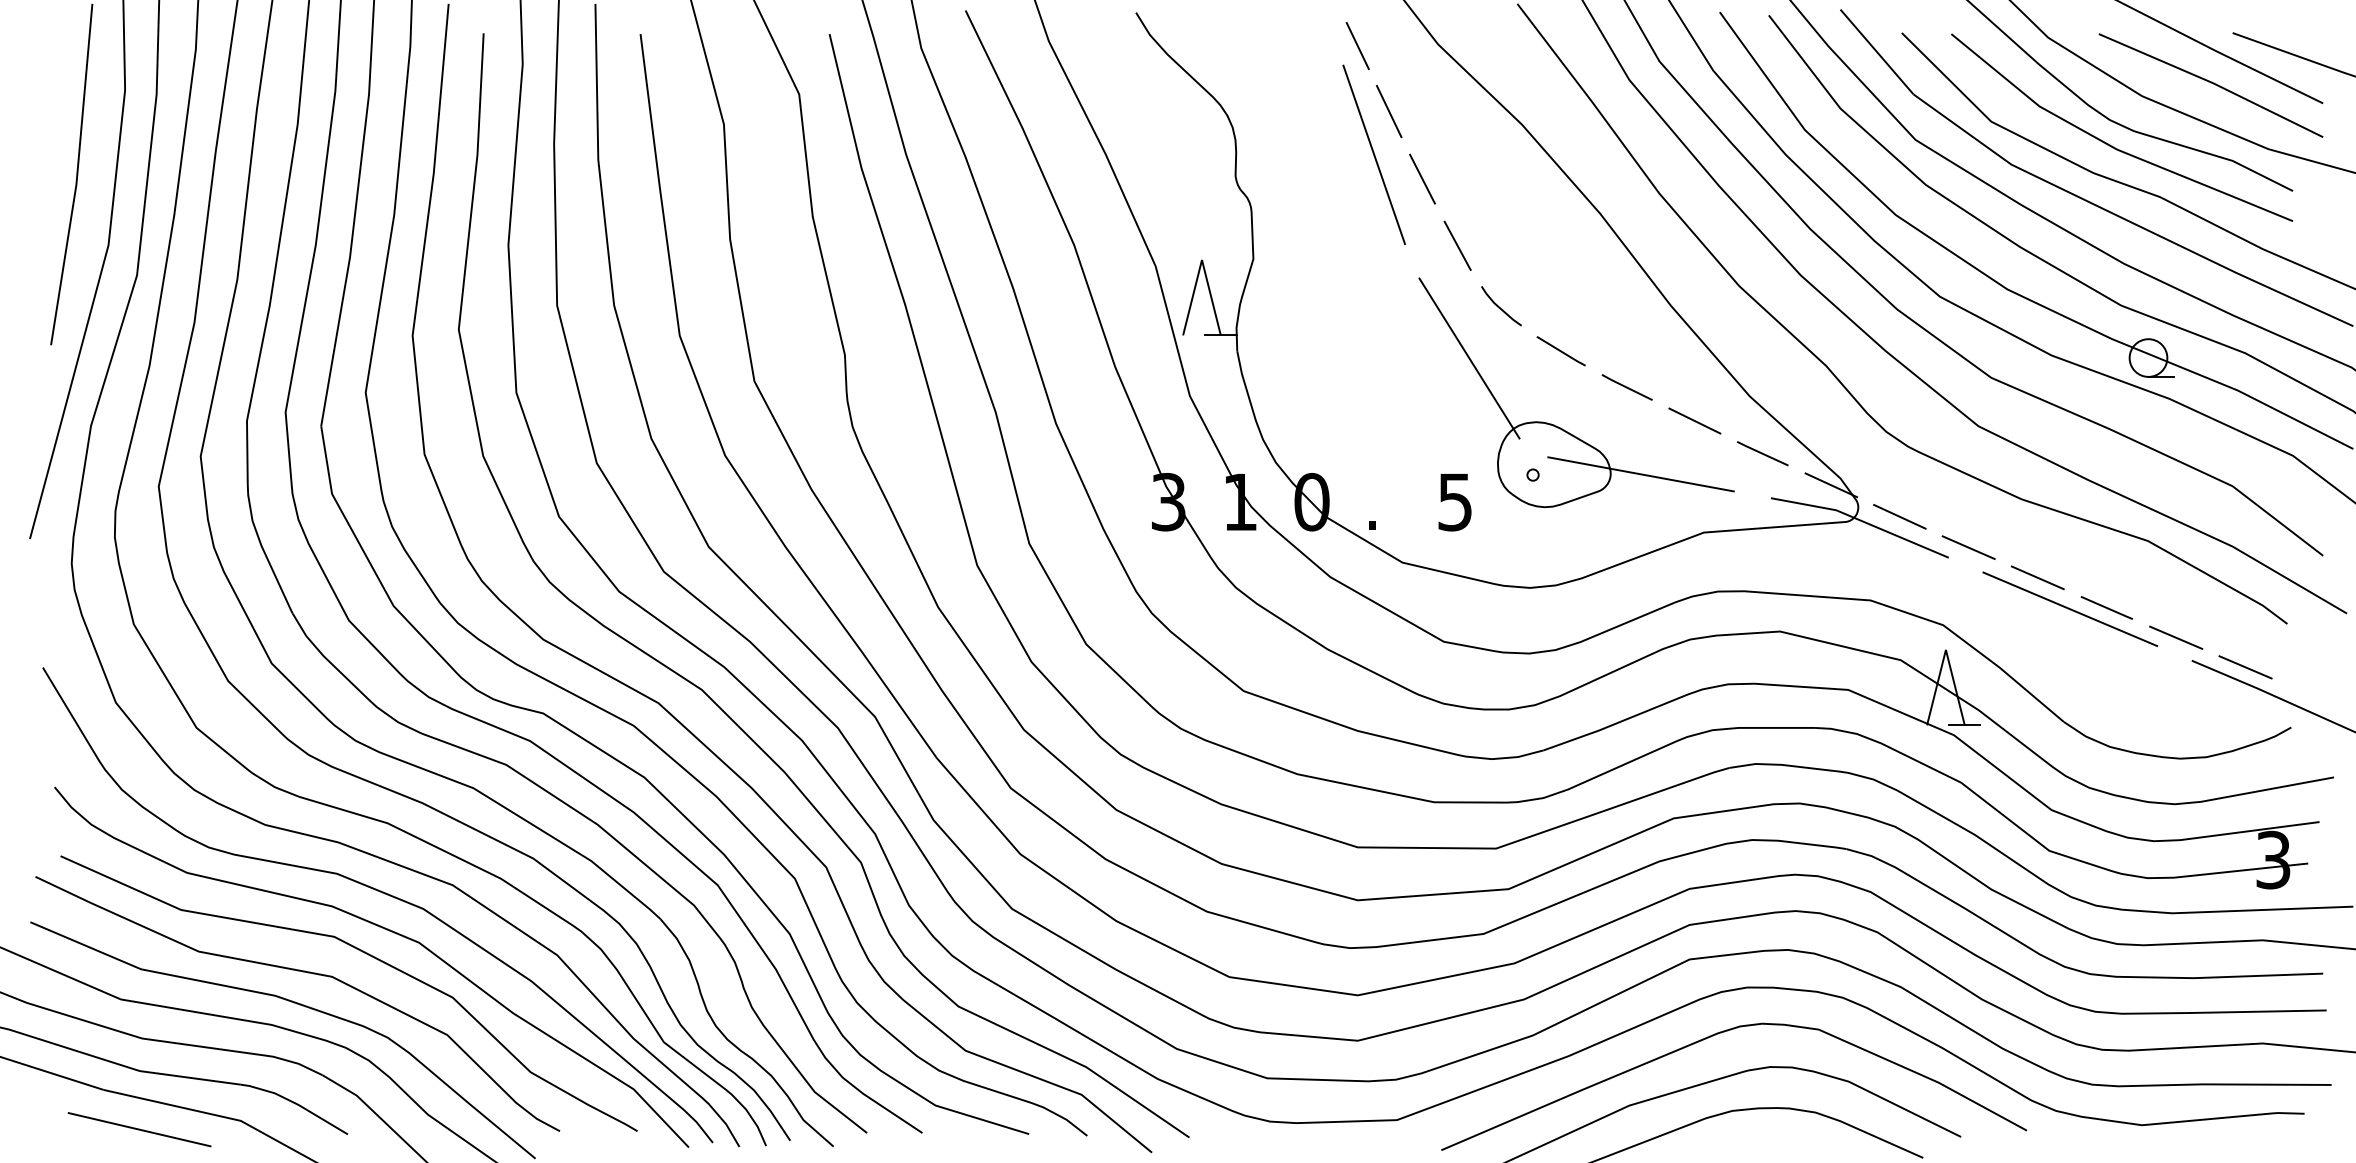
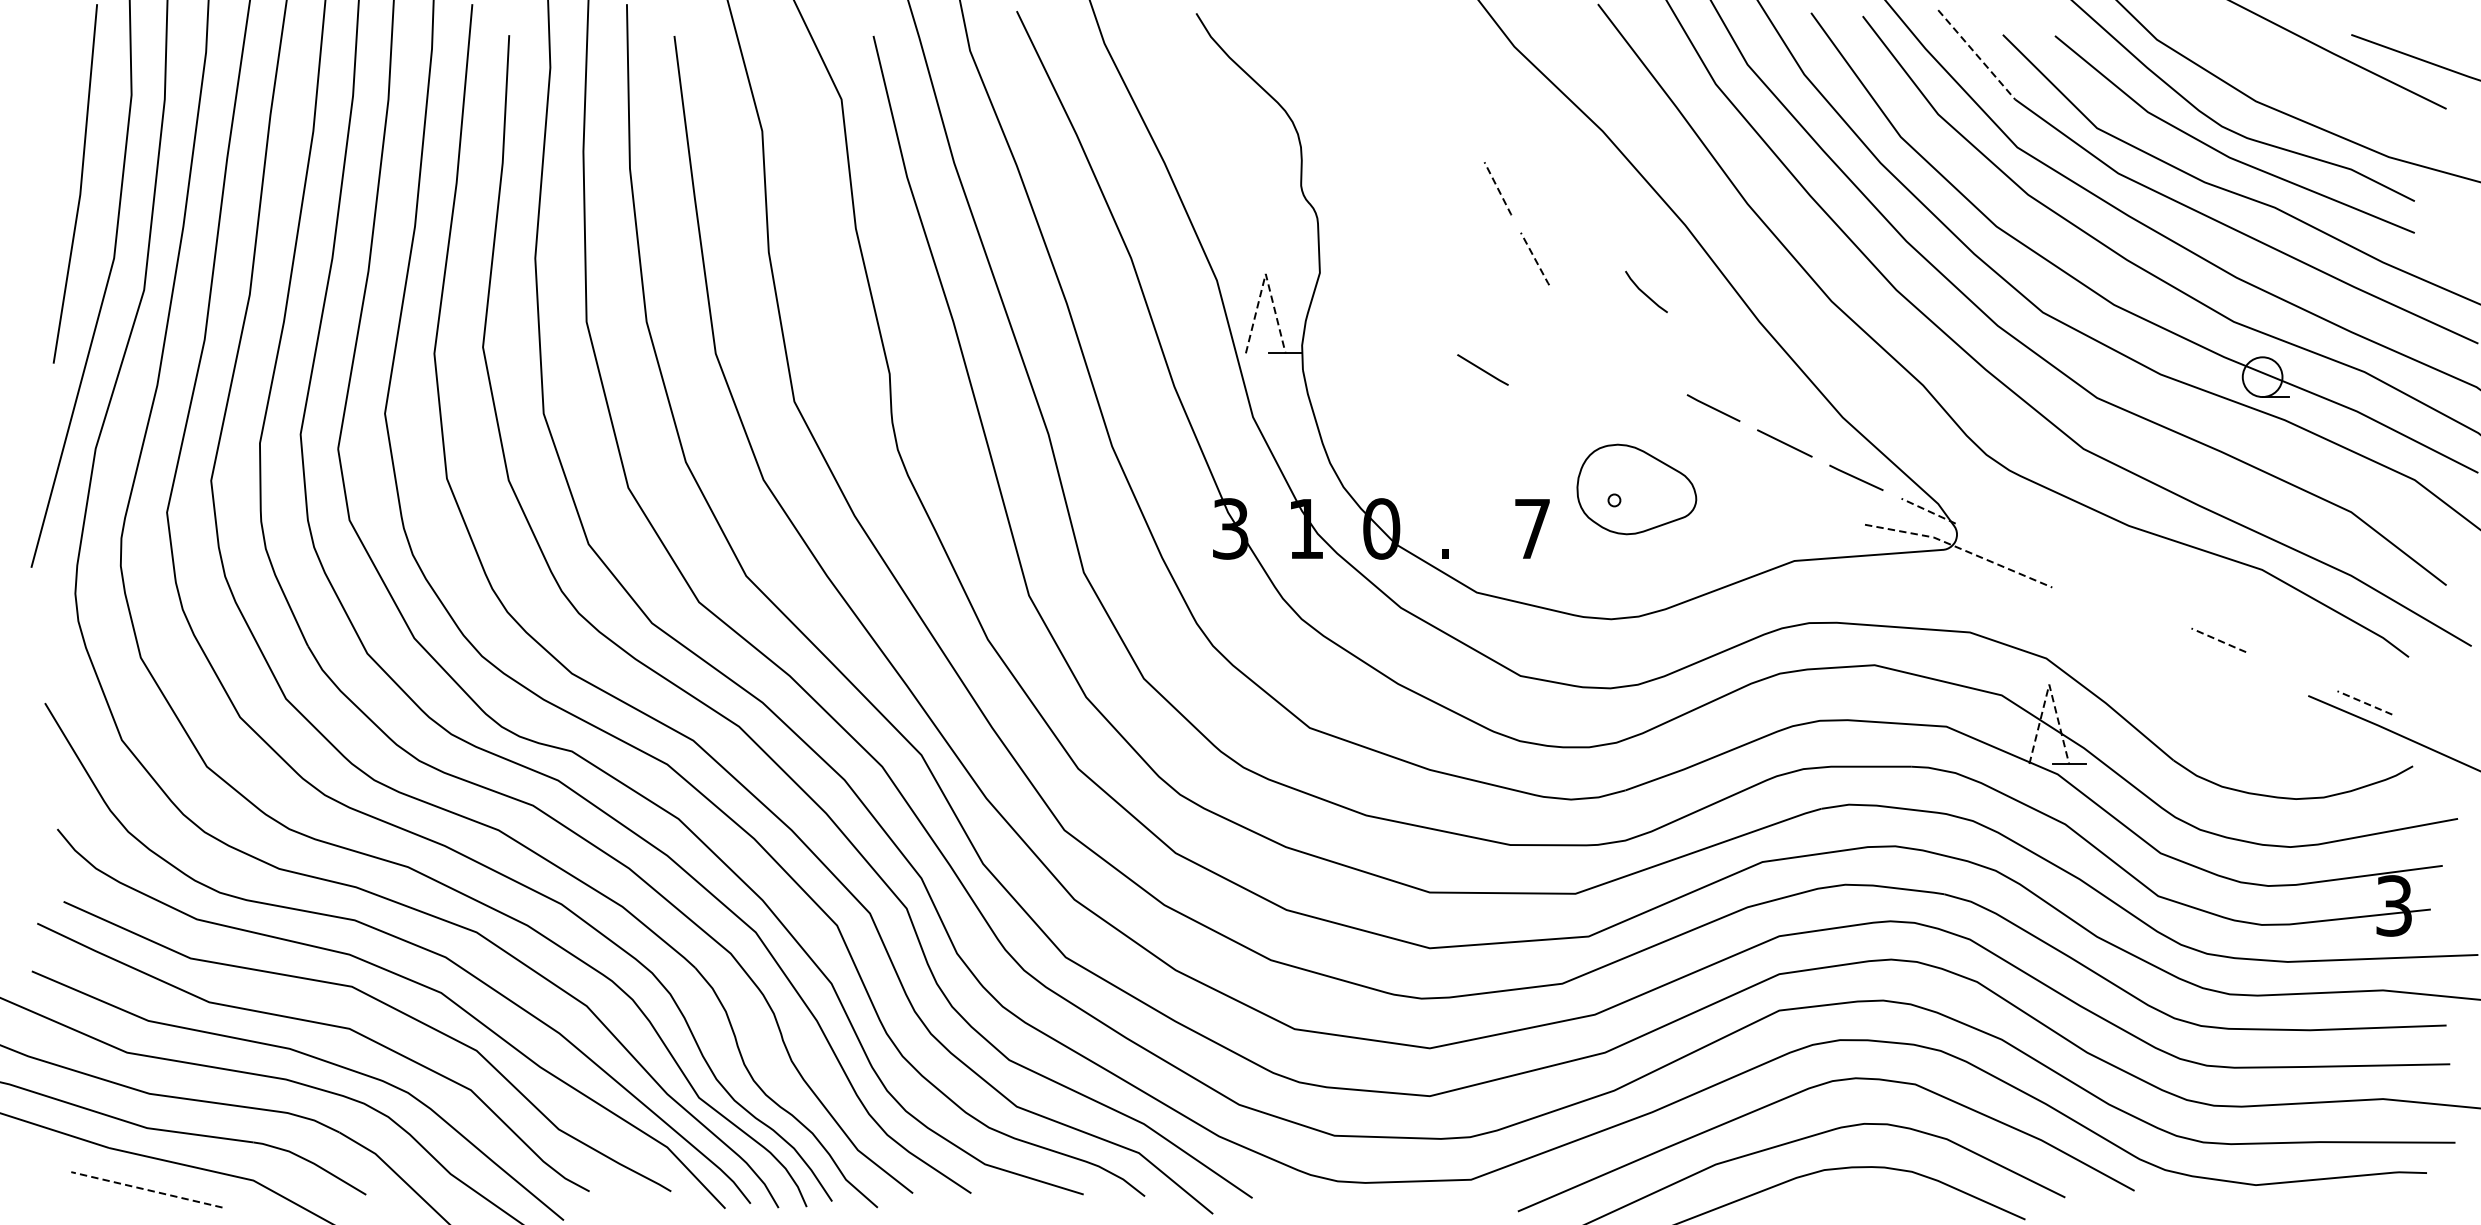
line: (1357, 46) -> (1429, 49), removed
line: (1876, 52) -> (1976, 55), solid -> dashed
line: (2210, 83) -> (2327, 88), removed
line: (1388, 111) -> (1462, 117), removed
line: (1374, 154) -> (1447, 162), removed
line: (1422, 179) -> (1498, 189), solid -> dashed
line: (1457, 246) -> (1534, 259), solid -> dashed
line: (1201, 260) -> (1265, 274), solid -> dashed
line: (1500, 307) -> (1645, 293), moved
line: (1560, 351) -> (1482, 370), moved
line: (1469, 358) -> (1547, 377), removed
line: (1640, 474) -> (1727, 499), removed
line: (1830, 485) -> (1927, 511), solid -> dashed
text: (1454, 502) -> (1531, 529), 5 -> 7
line: (1899, 516) -> (2000, 544), removed
line: (1861, 521) -> (1960, 549), solid -> dashed
line: (1968, 547) -> (2073, 576), removed
line: (2037, 577) -> (2145, 608), removed
line: (2107, 608) -> (2219, 640), solid -> dashed
line: (2070, 609) -> (2180, 641), removed
line: (2176, 637) -> (2292, 671), removed
line: (1945, 649) -> (2048, 684), solid -> dashed
line: (2245, 667) -> (2364, 703), solid -> dashed
line: (139, 1129) -> (146, 1189), solid -> dashed

